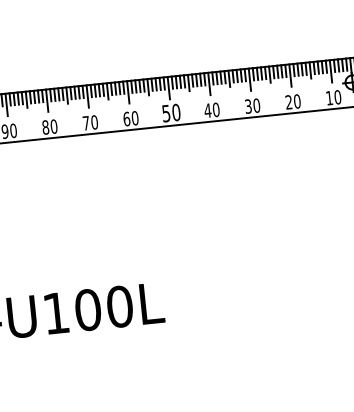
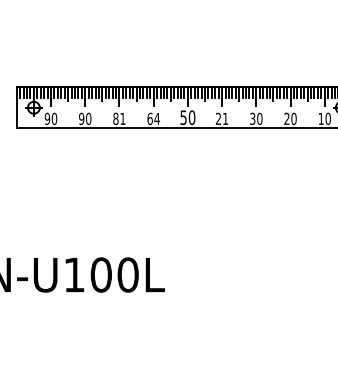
text: (211, 109) -> (221, 118), 40 -> 21
text: (135, 117) -> (157, 118), 60 -> 64
text: (90, 122) -> (119, 118), 70 -> 81
text: (45, 127) -> (81, 118), 80 -> 90

